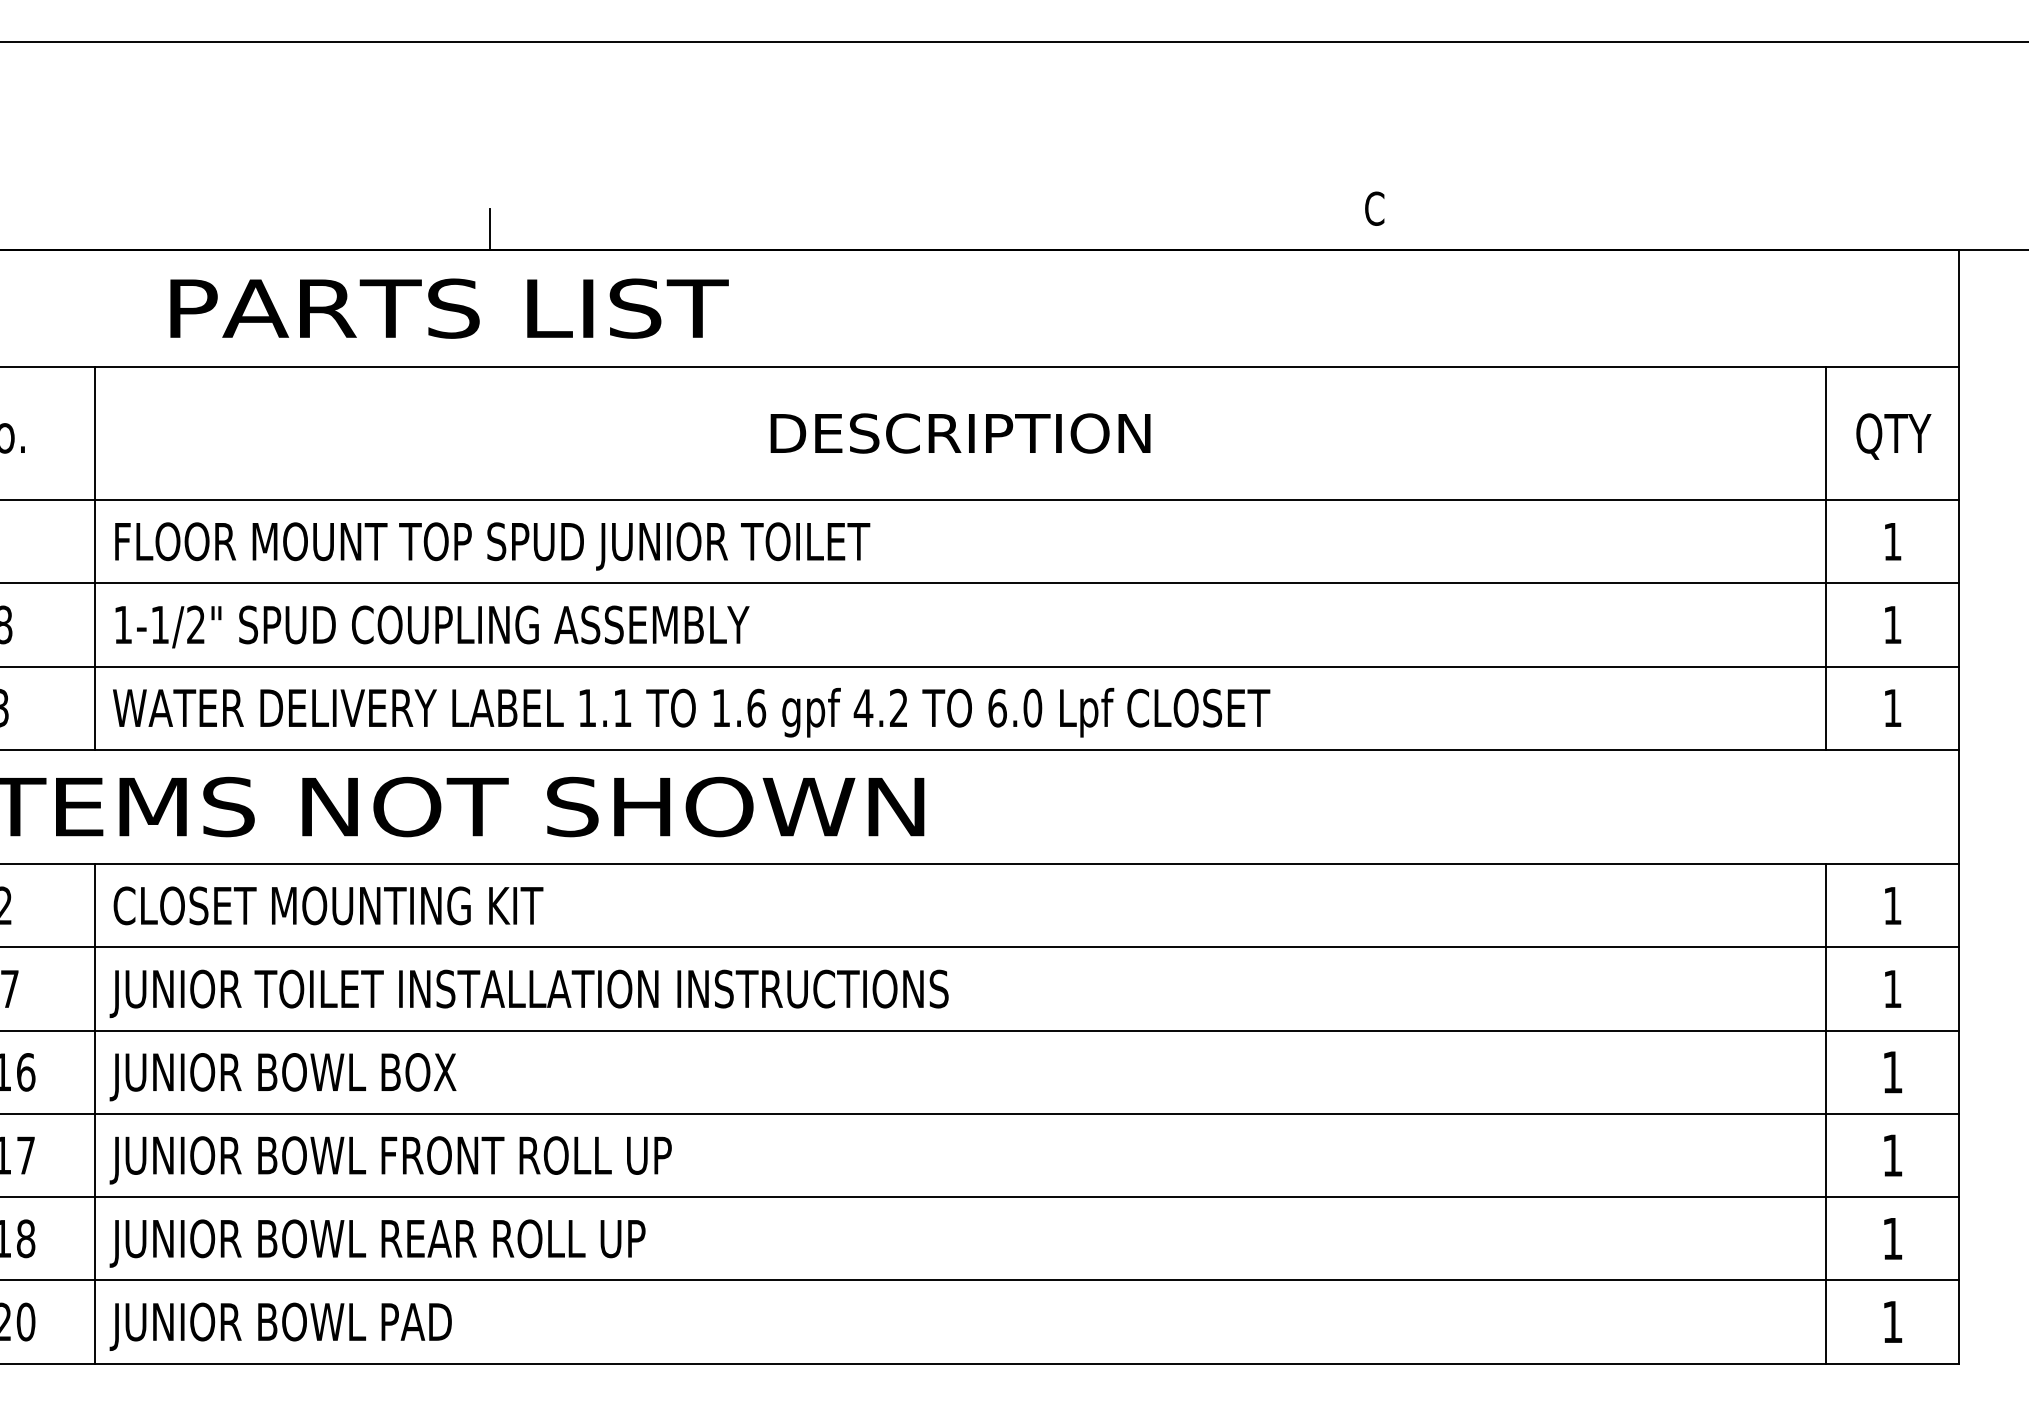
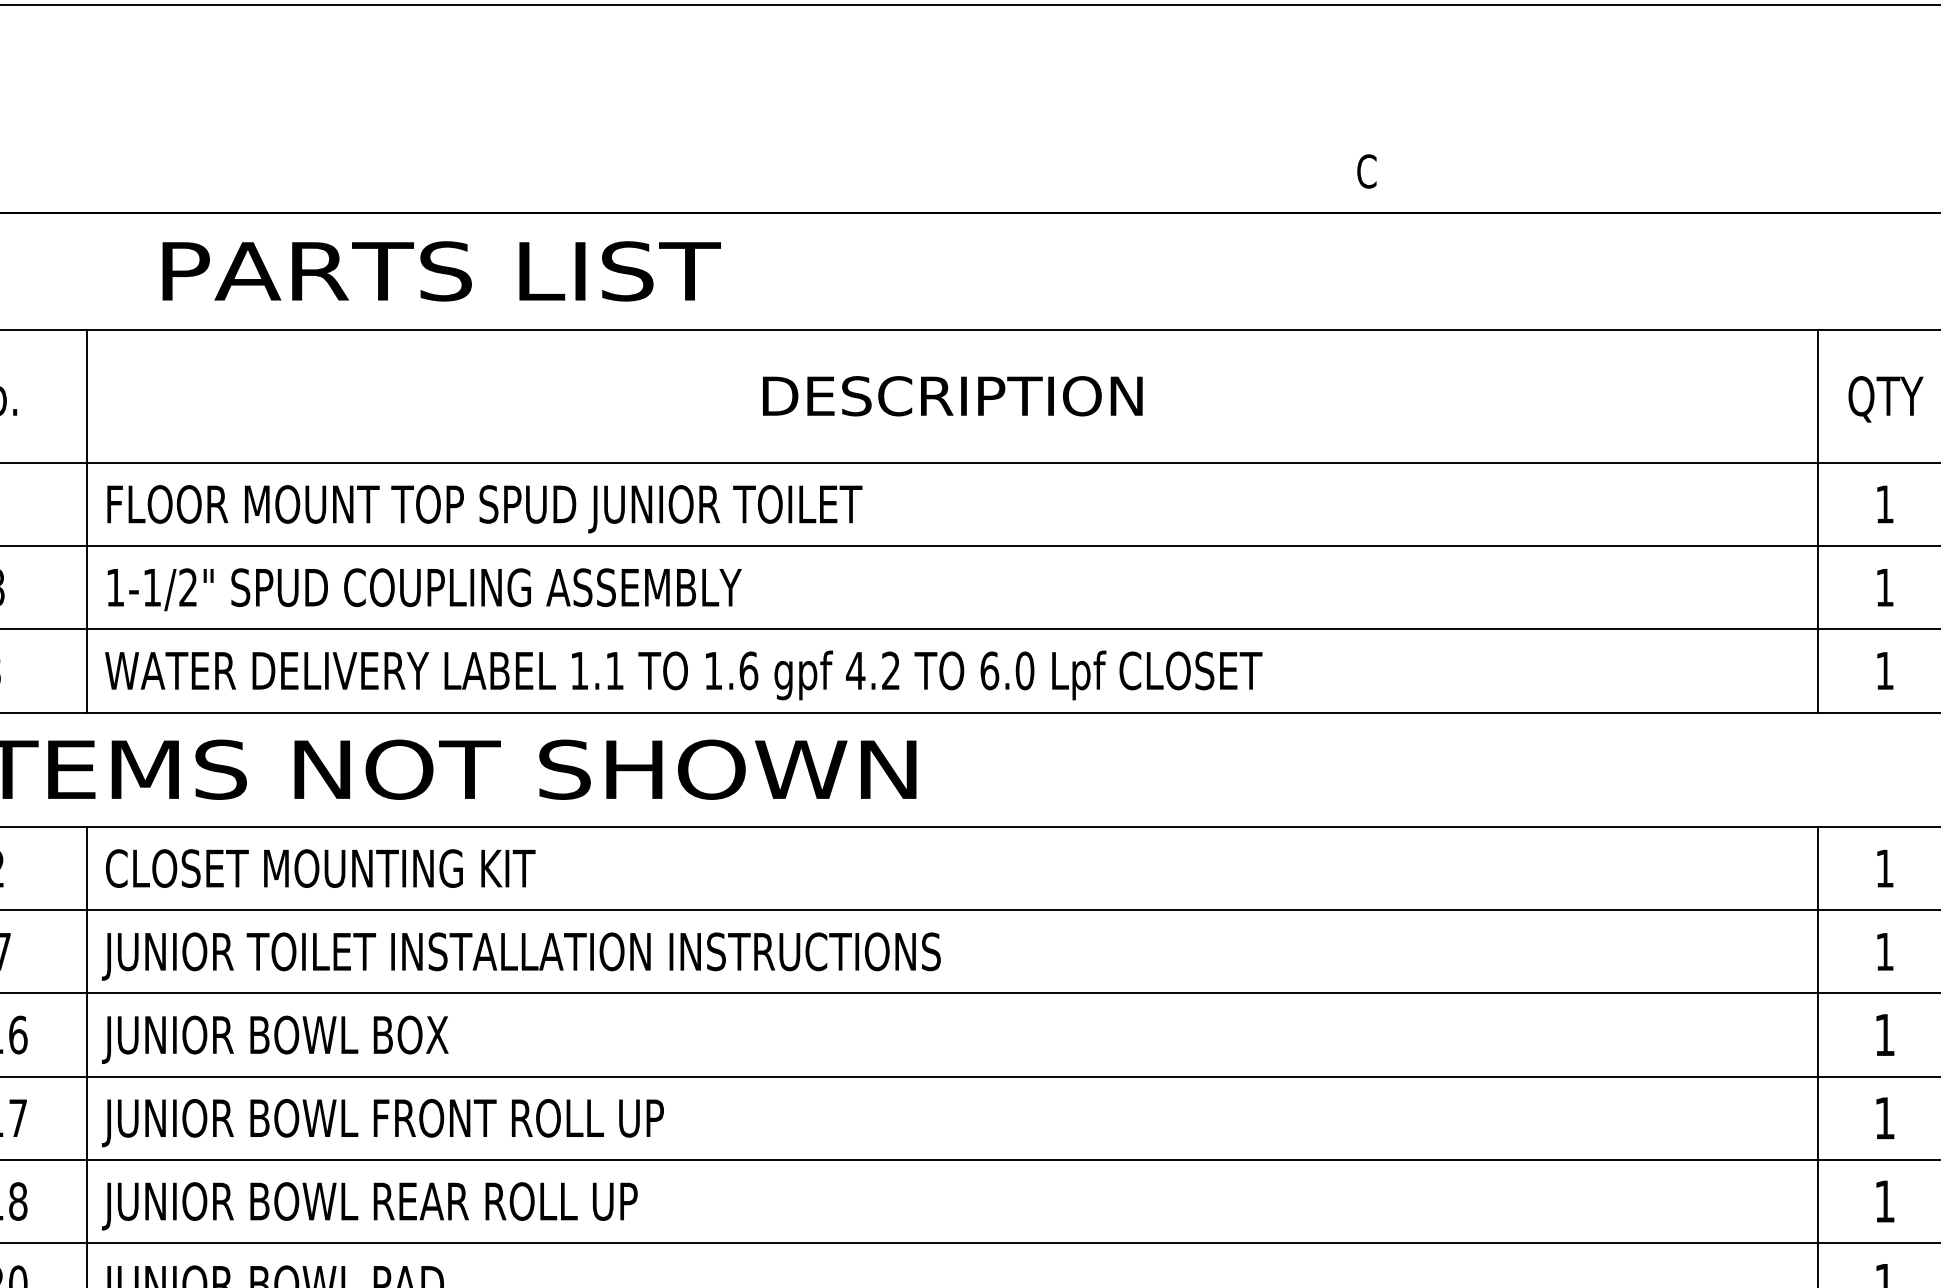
line: (490, 229) -> (482, 192), removed

